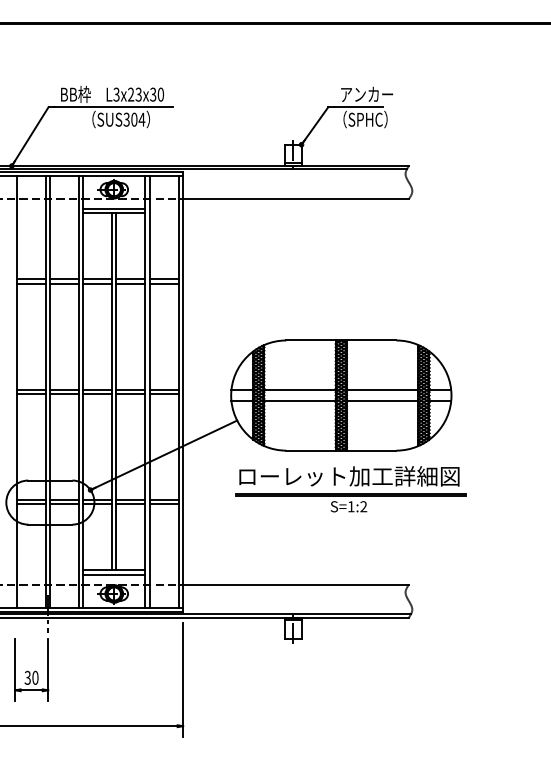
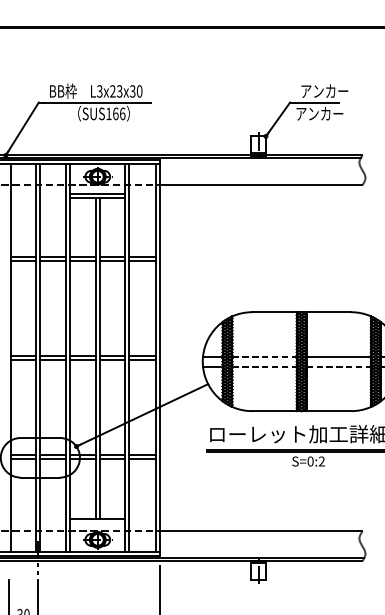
text: (134, 119) -> (115, 113), SUS304 -> SUS166
text: (361, 119) -> (319, 113), （SPHC） -> アンカー
line: (300, 390) -> (265, 357), solid -> dashed
line: (300, 401) -> (265, 367), solid -> dashed
line: (382, 401) -> (338, 367), solid -> dashed
text: (350, 506) -> (309, 461), S=1:2 -> S=0:2
line: (114, 574) -> (97, 522), removed

